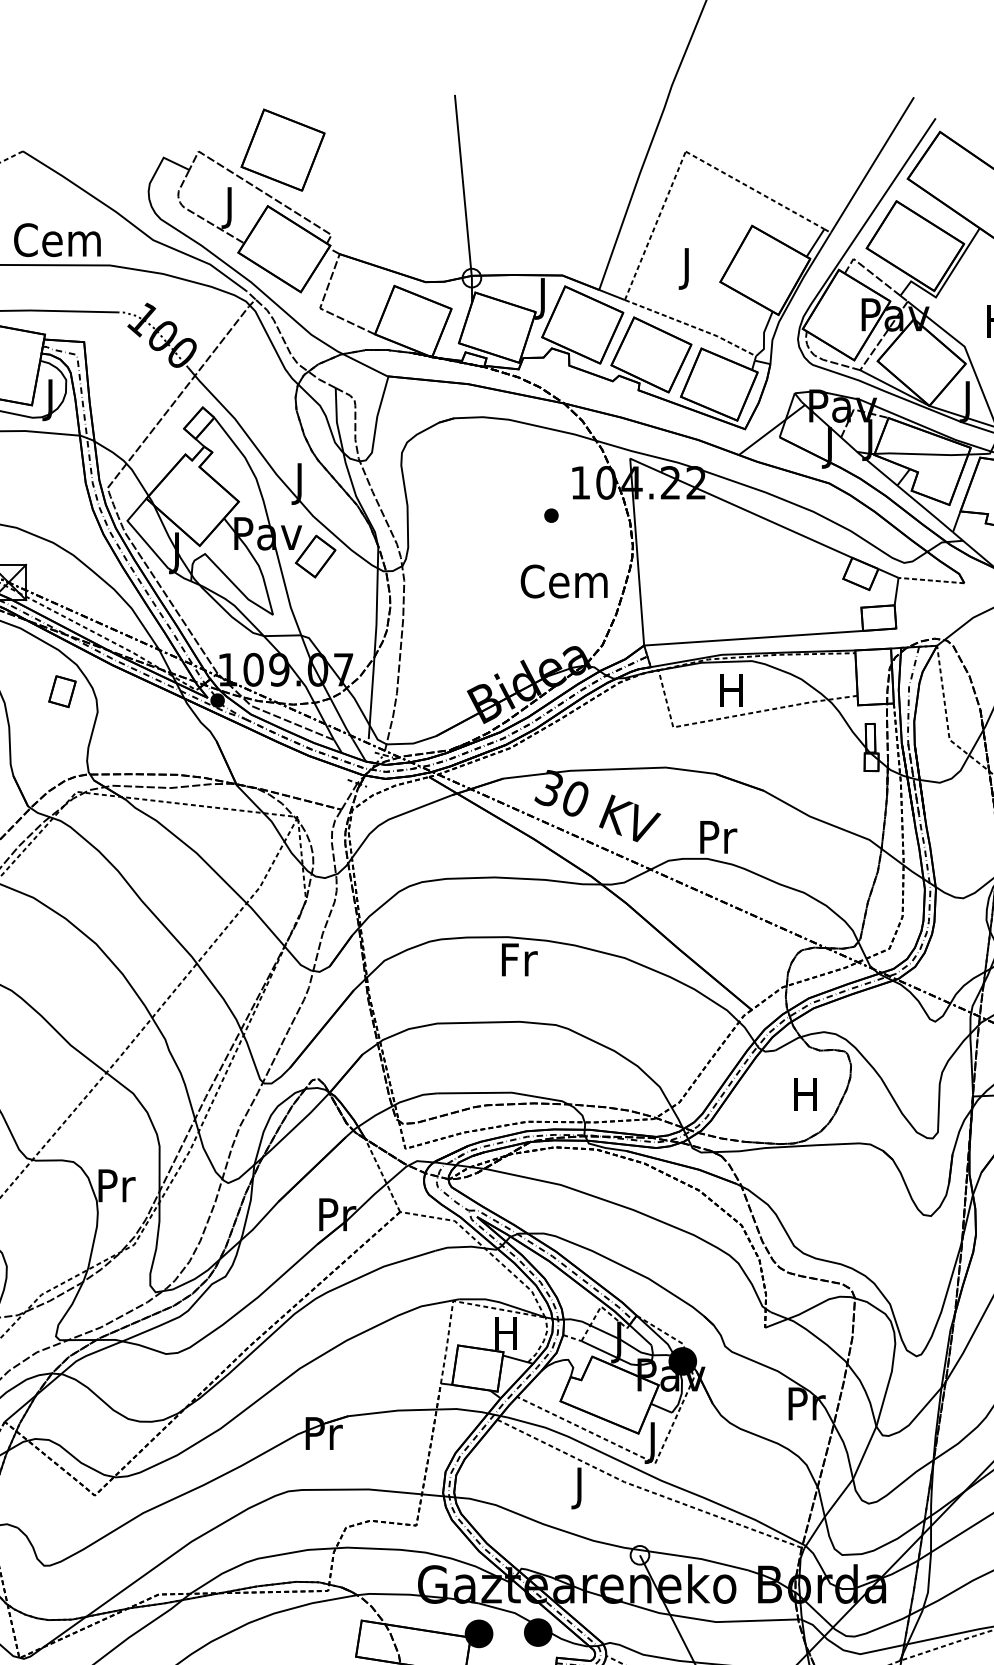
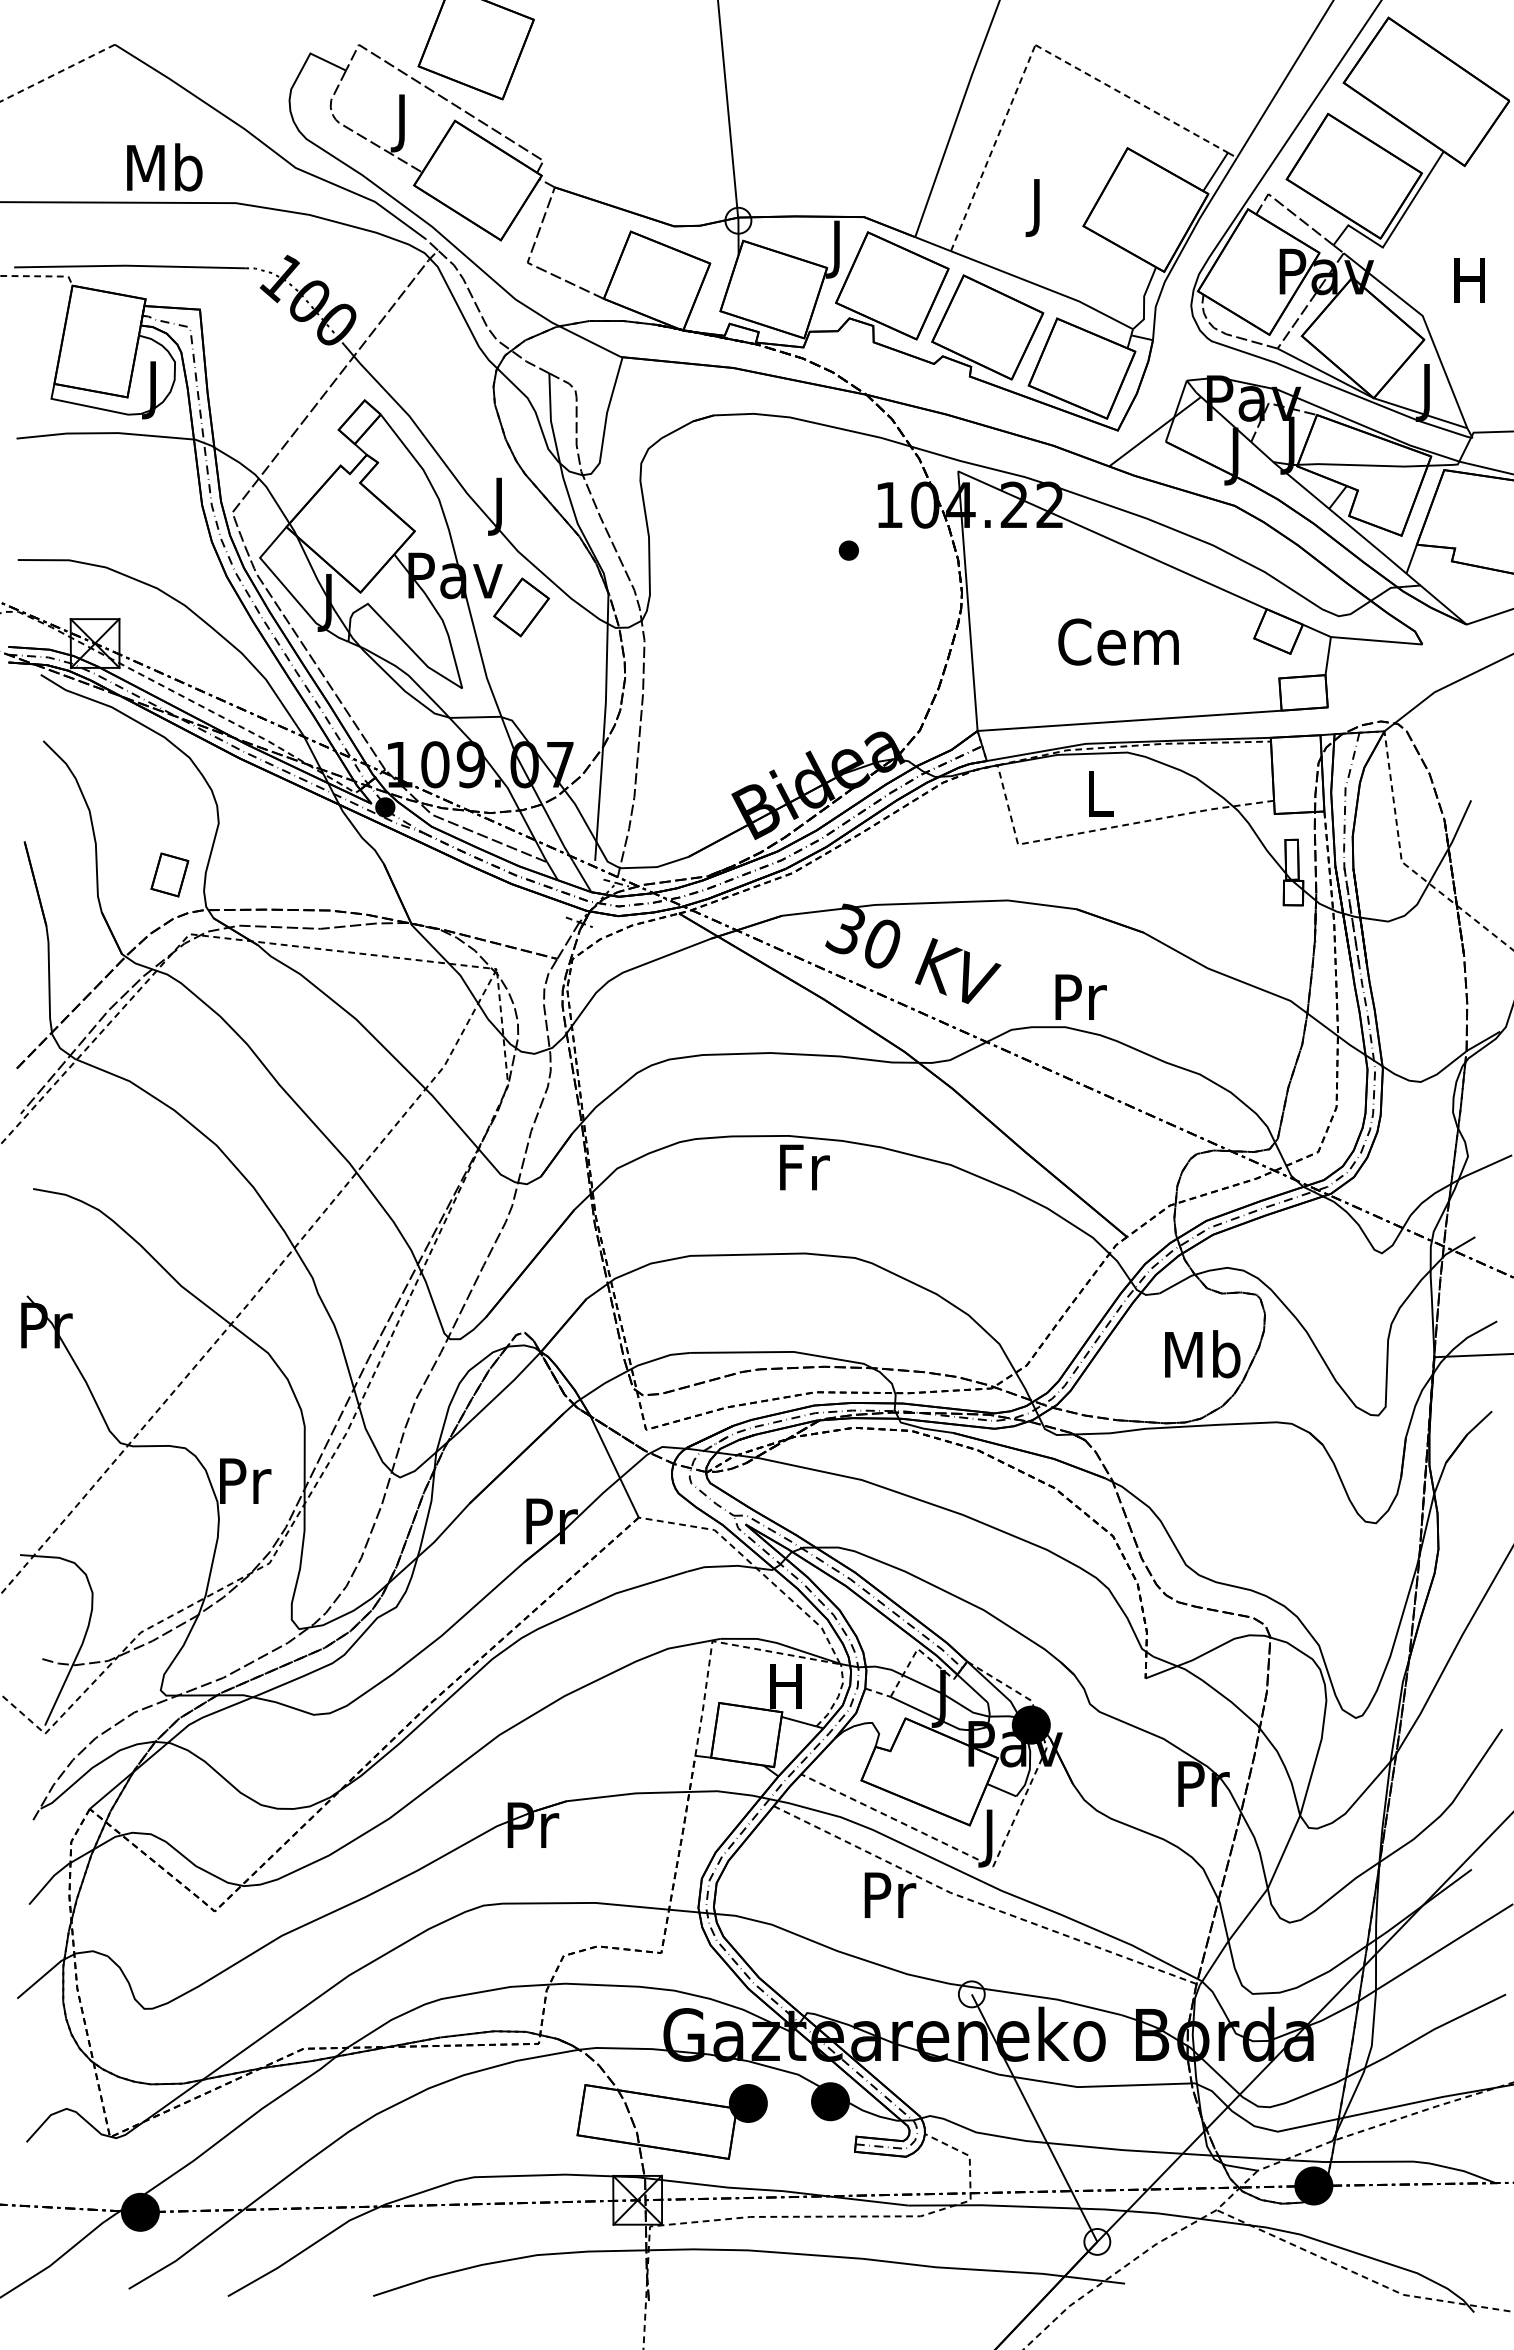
text: (57, 239) -> (162, 167), Cem -> Mb
line: (691, 326) -> (1043, 287), dashed -> solid
line: (931, 580) -> (1376, 640), dashed -> solid
text: (564, 581) -> (1118, 641), moved
text: (731, 690) -> (1098, 793), H -> L
part: (62, 691) -> (169, 874), moved
text: (806, 1094) -> (1202, 1354), H -> Mb
line: (382, 1175) -> (614, 1466), dashed -> solid
text: (581, 1488) -> (890, 1901), J -> Pr

